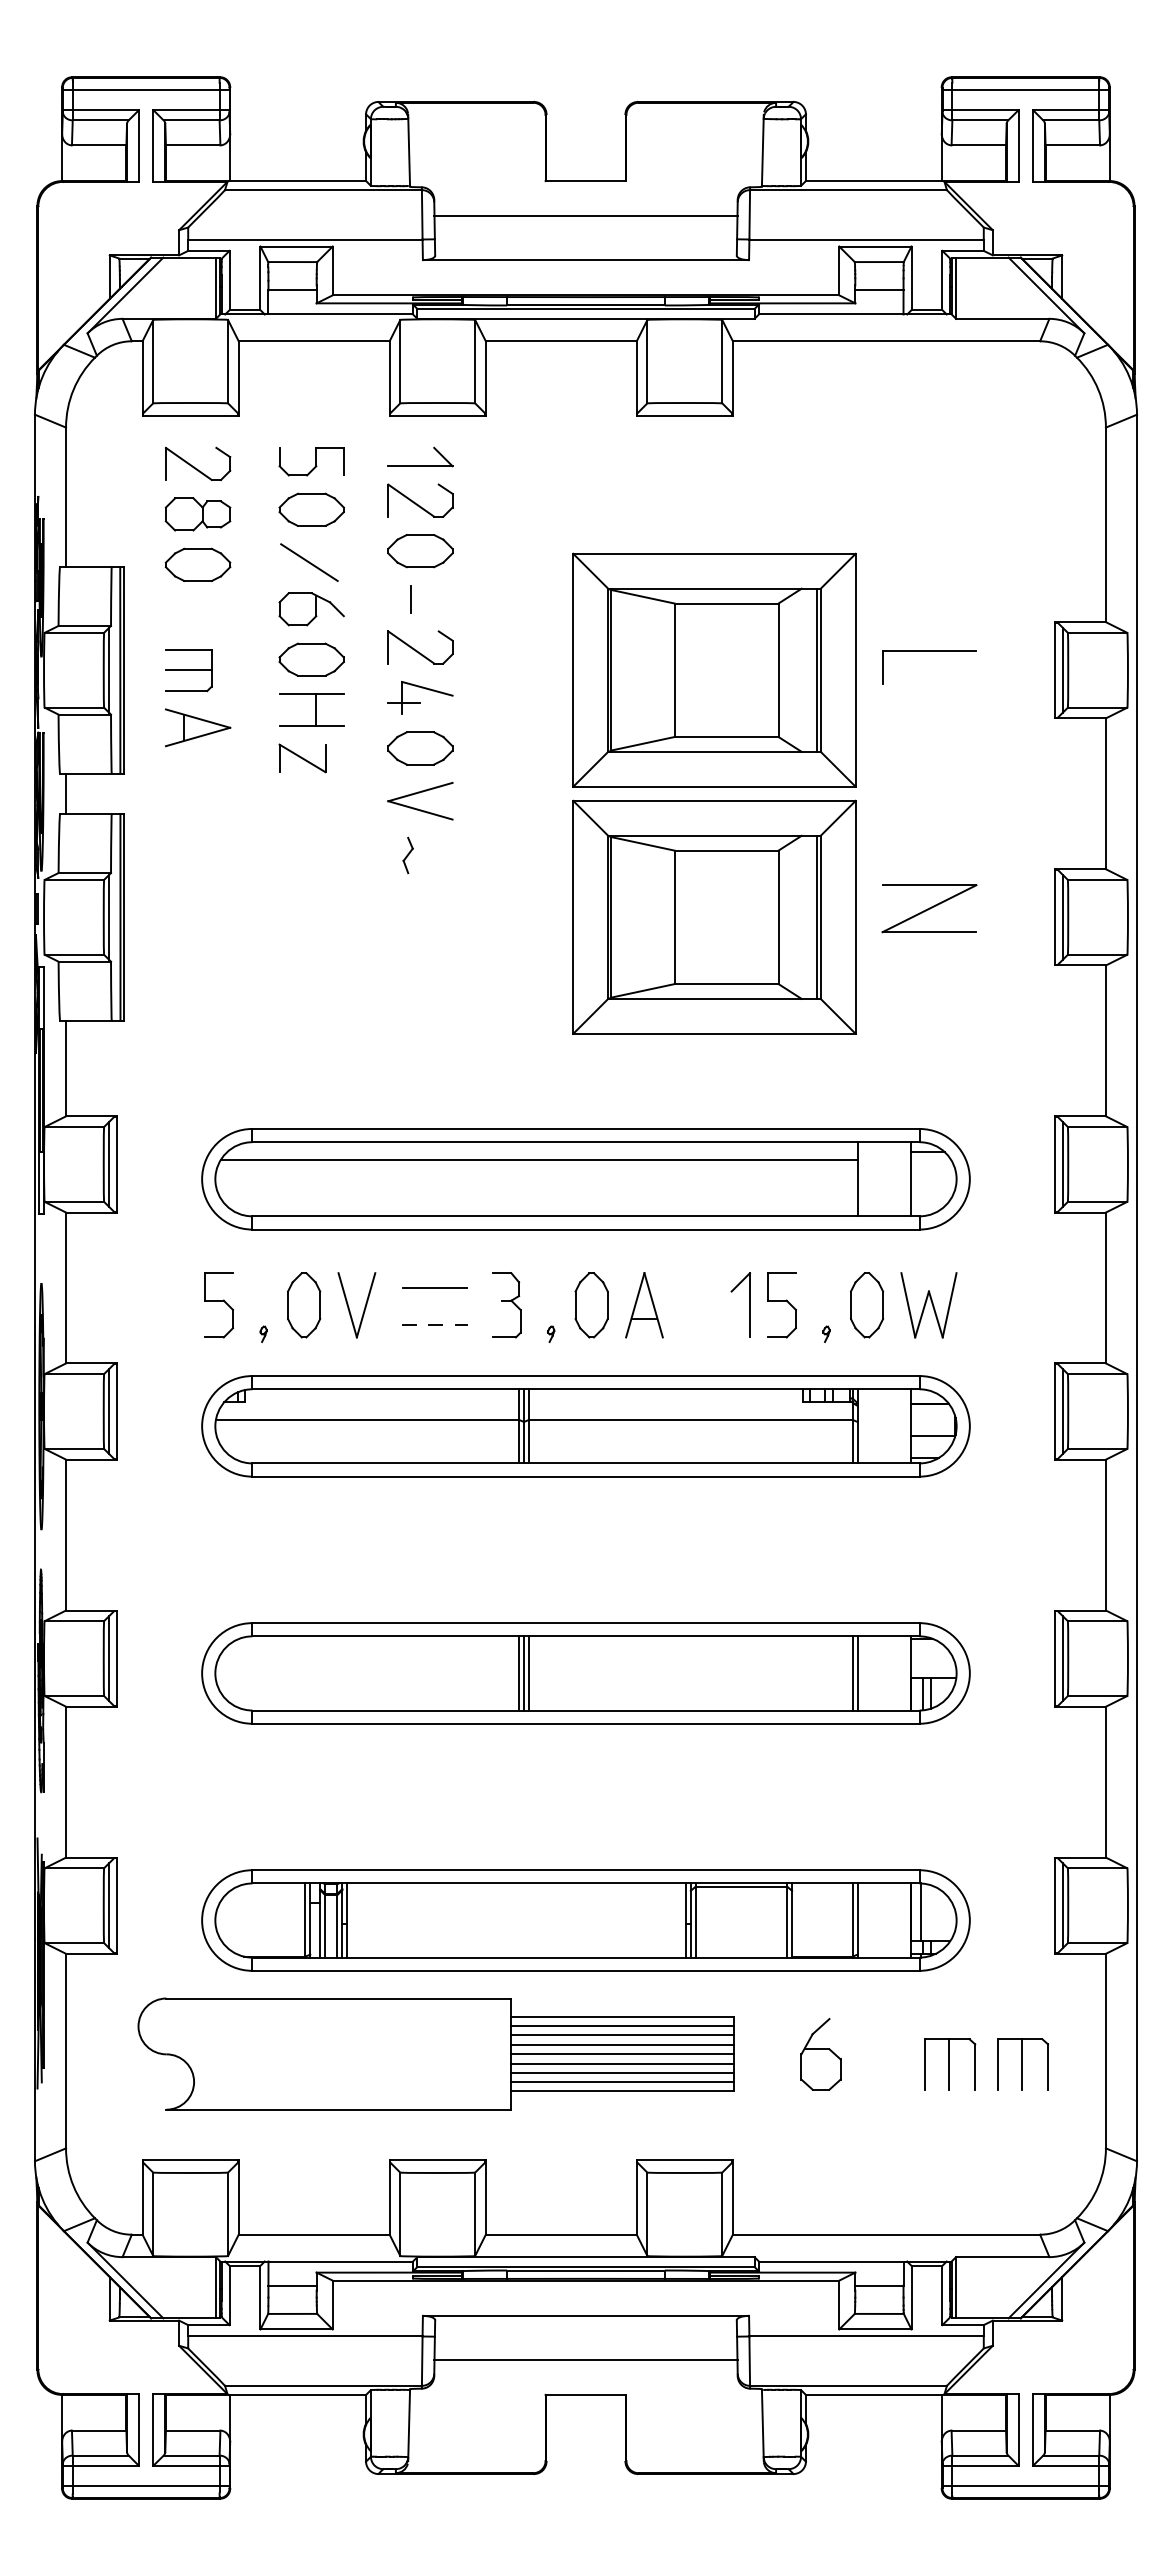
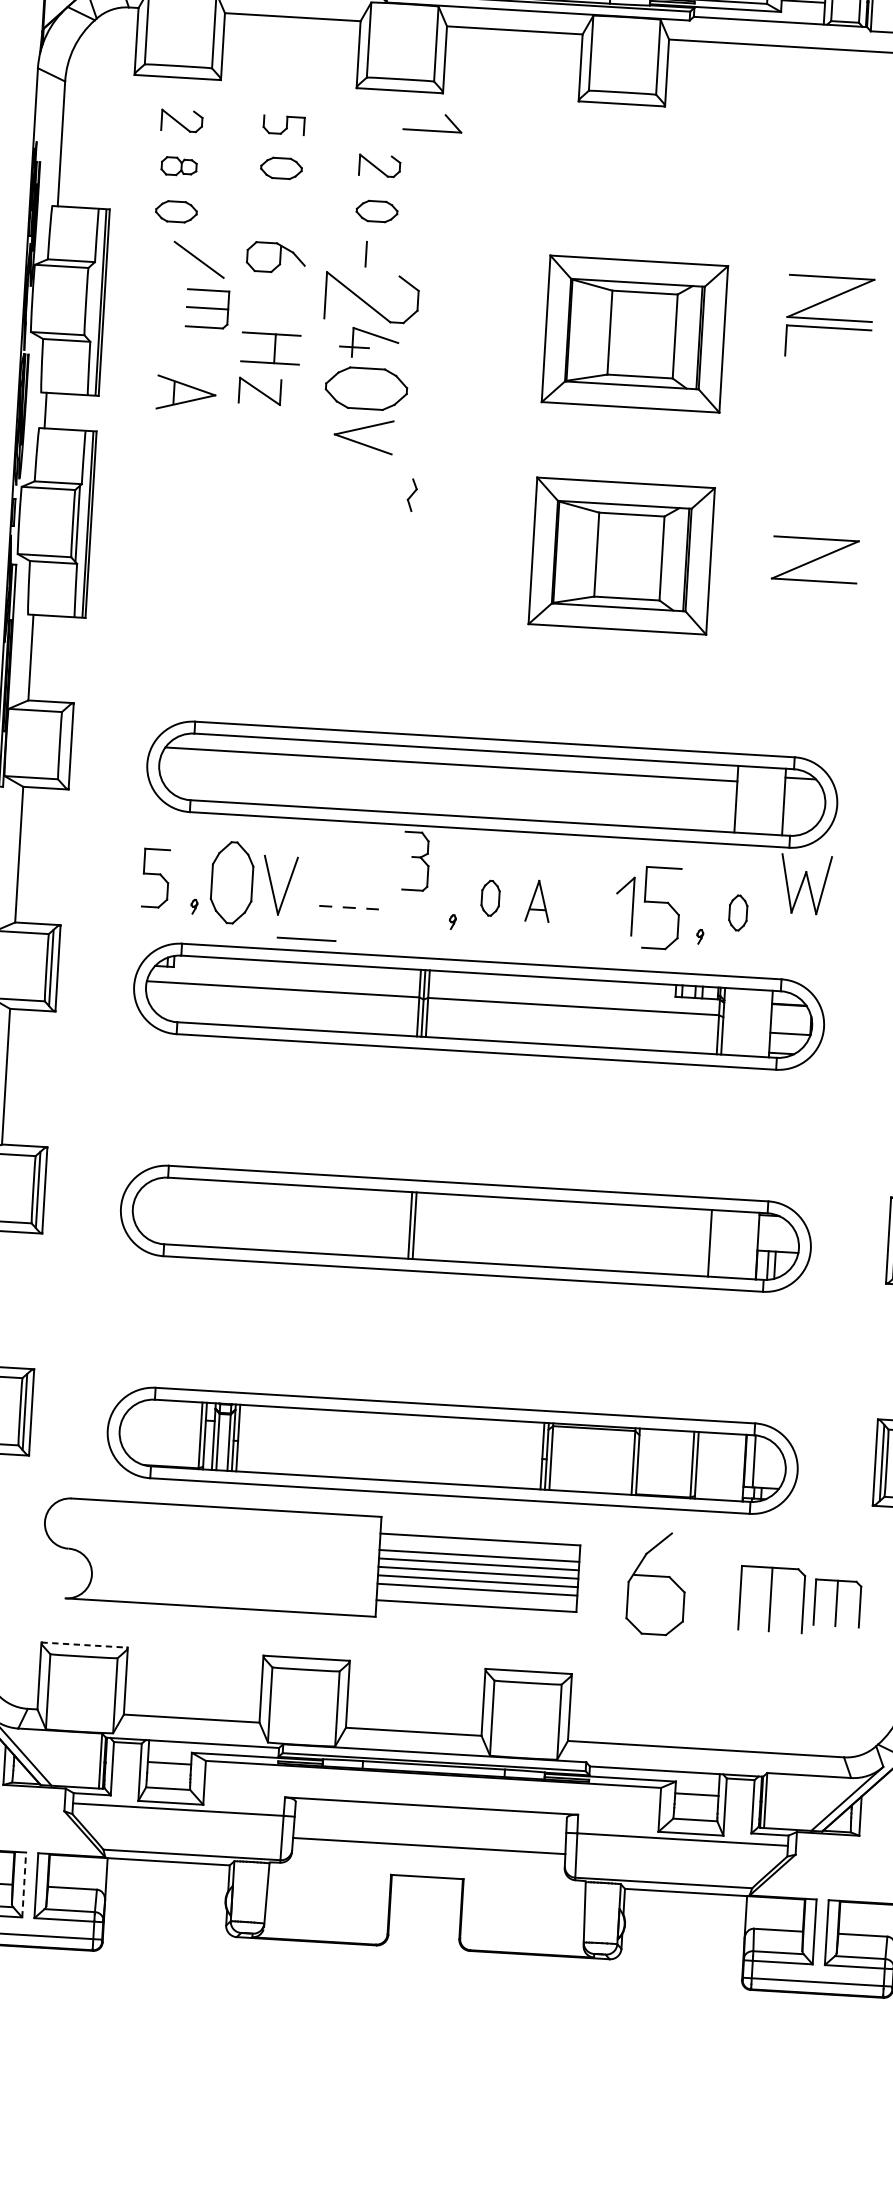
part: (311, 461) -> (283, 125), size x0.7
part: (198, 463) -> (182, 120), size x0.7
part: (420, 465) -> (432, 130), moved
part: (420, 500) -> (379, 165), size x0.7
part: (311, 509) -> (281, 168), size x0.7
part: (197, 514) -> (178, 166), size x0.6
part: (420, 551) -> (377, 211), size x0.7
line: (309, 562) -> (199, 259), moved
part: (197, 564) -> (176, 211), size x0.7
part: (929, 617) -> (830, 298), added
part: (420, 647) -> (371, 298), size x1.6
part: (311, 659) -> (273, 302), removed
line: (109, 669) -> (91, 301), removed
part: (714, 669) -> (634, 333), size x0.7
part: (188, 670) -> (207, 308), moved
part: (198, 727) -> (186, 393), moved
part: (420, 748) -> (366, 388), size x1.4
part: (407, 855) -> (411, 495), moved
part: (714, 916) -> (621, 555), size x0.7
line: (109, 1164) -> (64, 746), removed
line: (434, 1287) -> (305, 938), moved
part: (304, 1305) -> (232, 883), size x1.4
part: (506, 1305) -> (416, 861), moved
part: (591, 1305) -> (490, 898), size x0.6
part: (644, 1305) -> (538, 901), size x0.7
part: (781, 1305) -> (661, 908), size x1.4
part: (867, 1305) -> (738, 913), size x0.6
part: (928, 1305) -> (805, 884), moved
line: (519, 1673) -> (406, 1225), removed
line: (852, 1673) -> (705, 1243), removed
line: (622, 2025) -> (479, 1547), removed
part: (820, 2054) -> (656, 1583), size x1.6
part: (950, 2064) -> (772, 1599), size x1.4
line: (622, 2081) -> (476, 1597), removed
line: (191, 2160) -> (85, 1645), solid -> dashed
line: (139, 2429) -> (24, 1884), solid -> dashed

